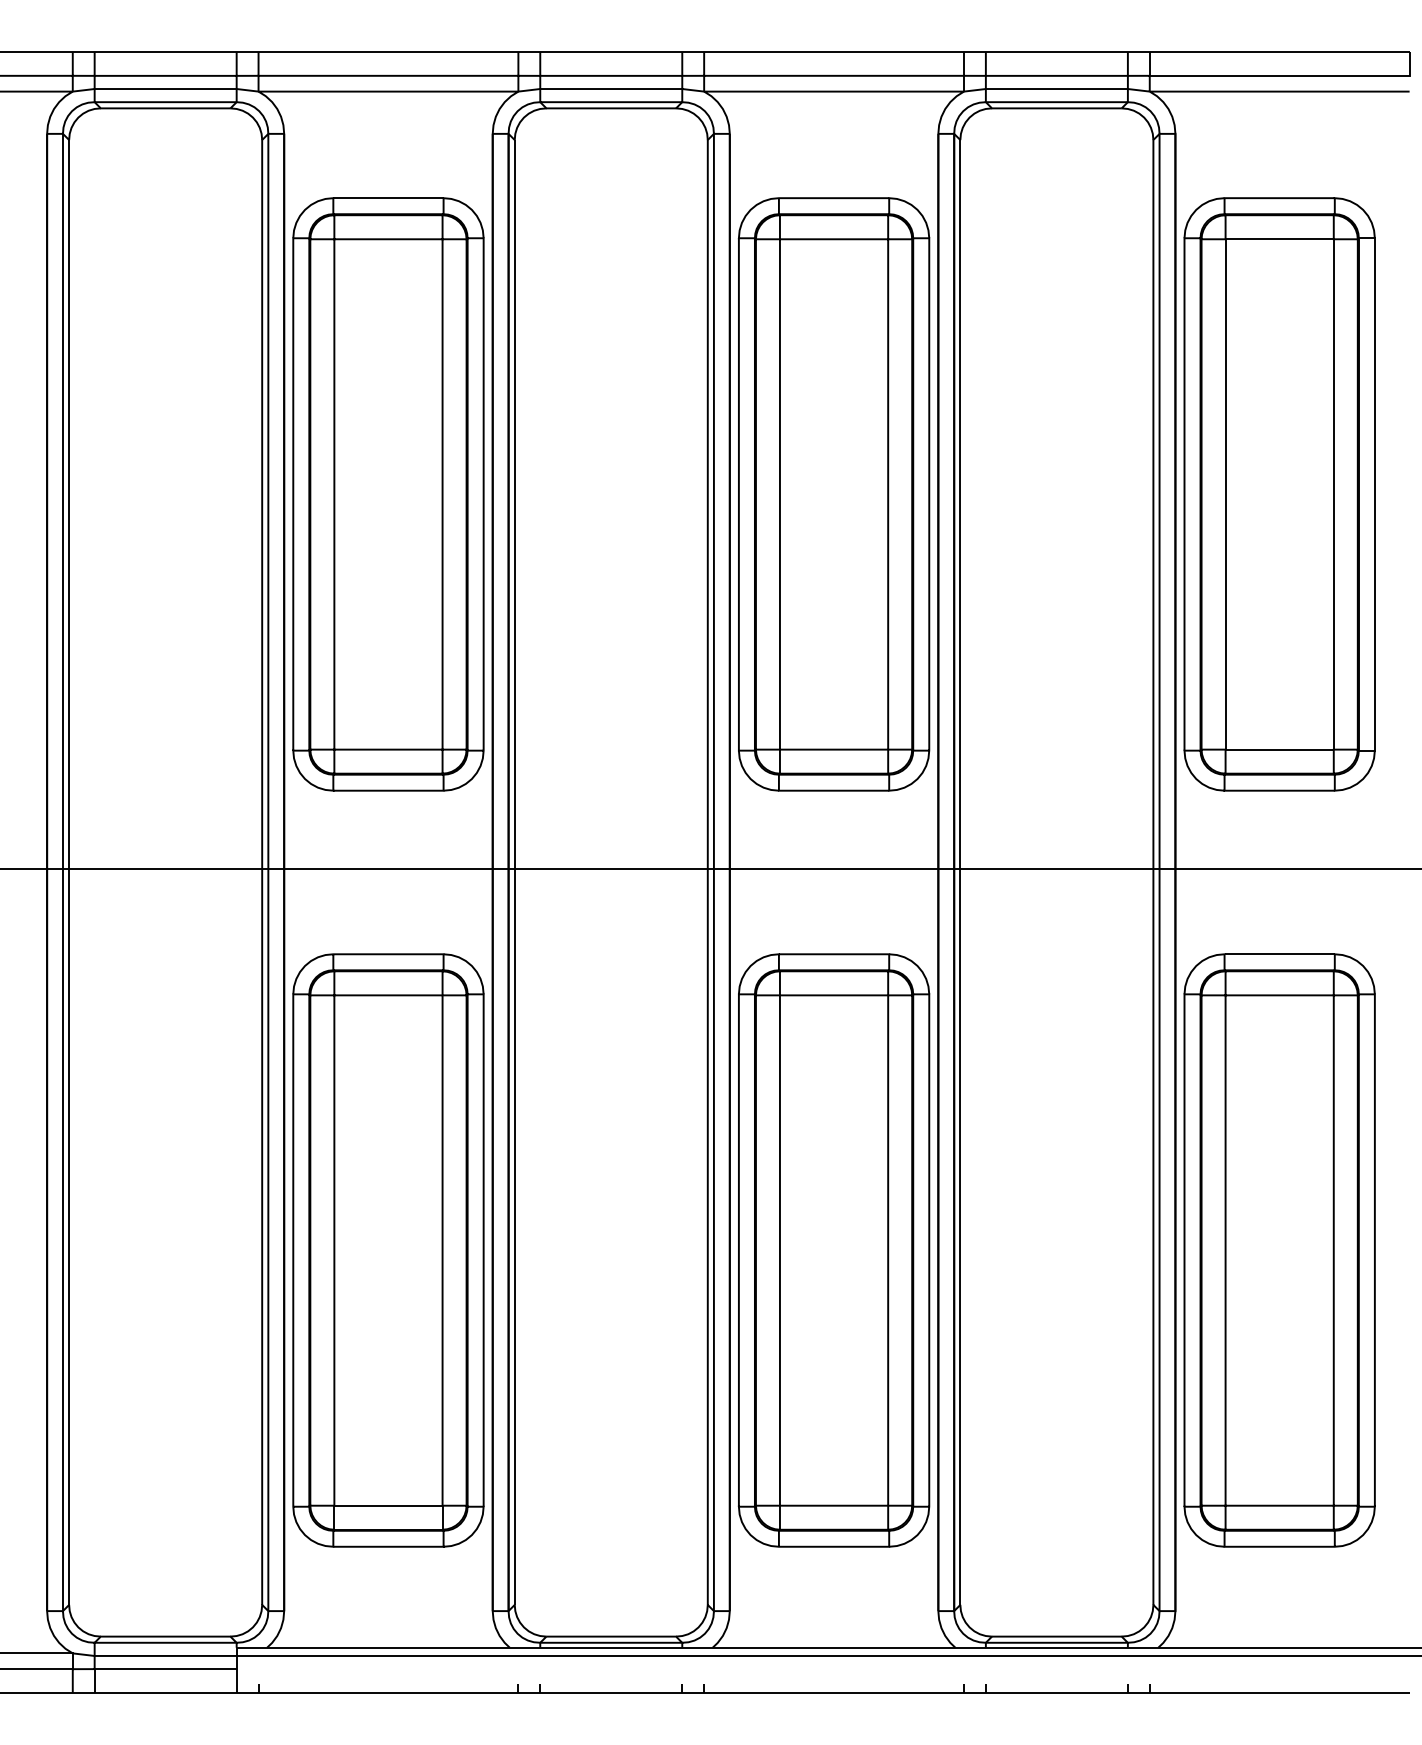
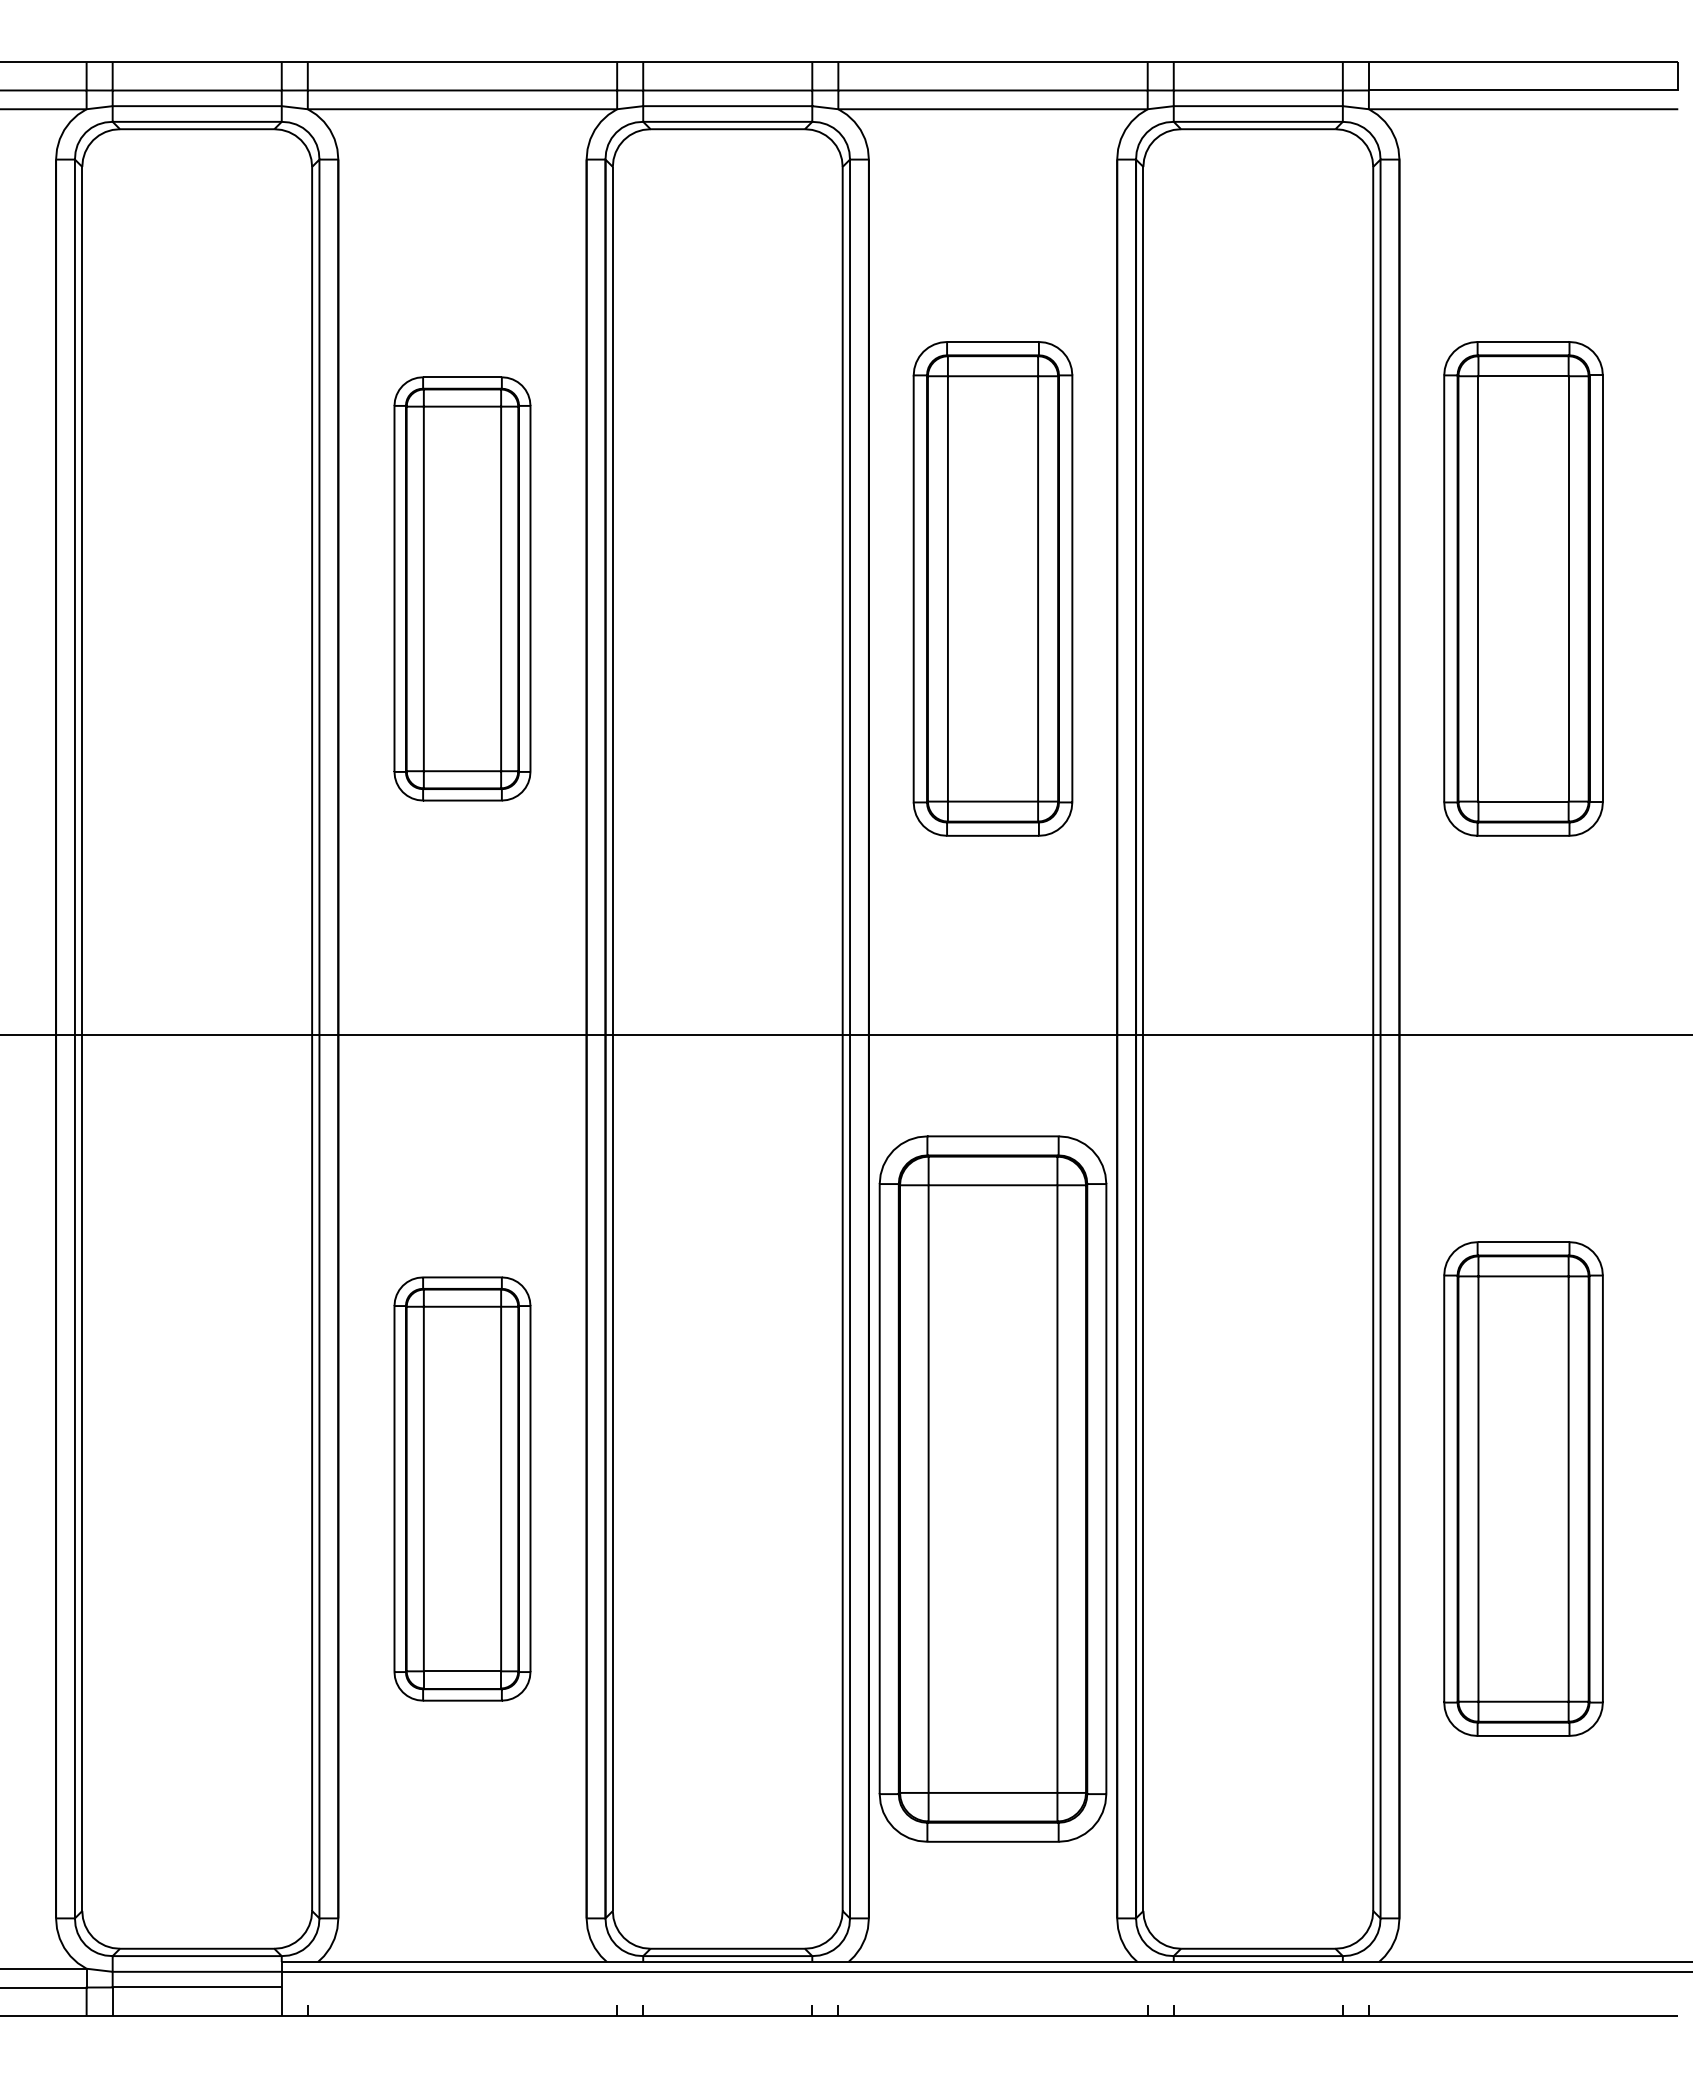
part: (388, 494) -> (462, 588), size x0.6
part: (833, 494) -> (992, 588), size x0.7
part: (1279, 494) -> (1523, 588), size x0.7
part: (388, 1250) -> (462, 1488), size x0.6
part: (1279, 1250) -> (1523, 1488), size x0.7

